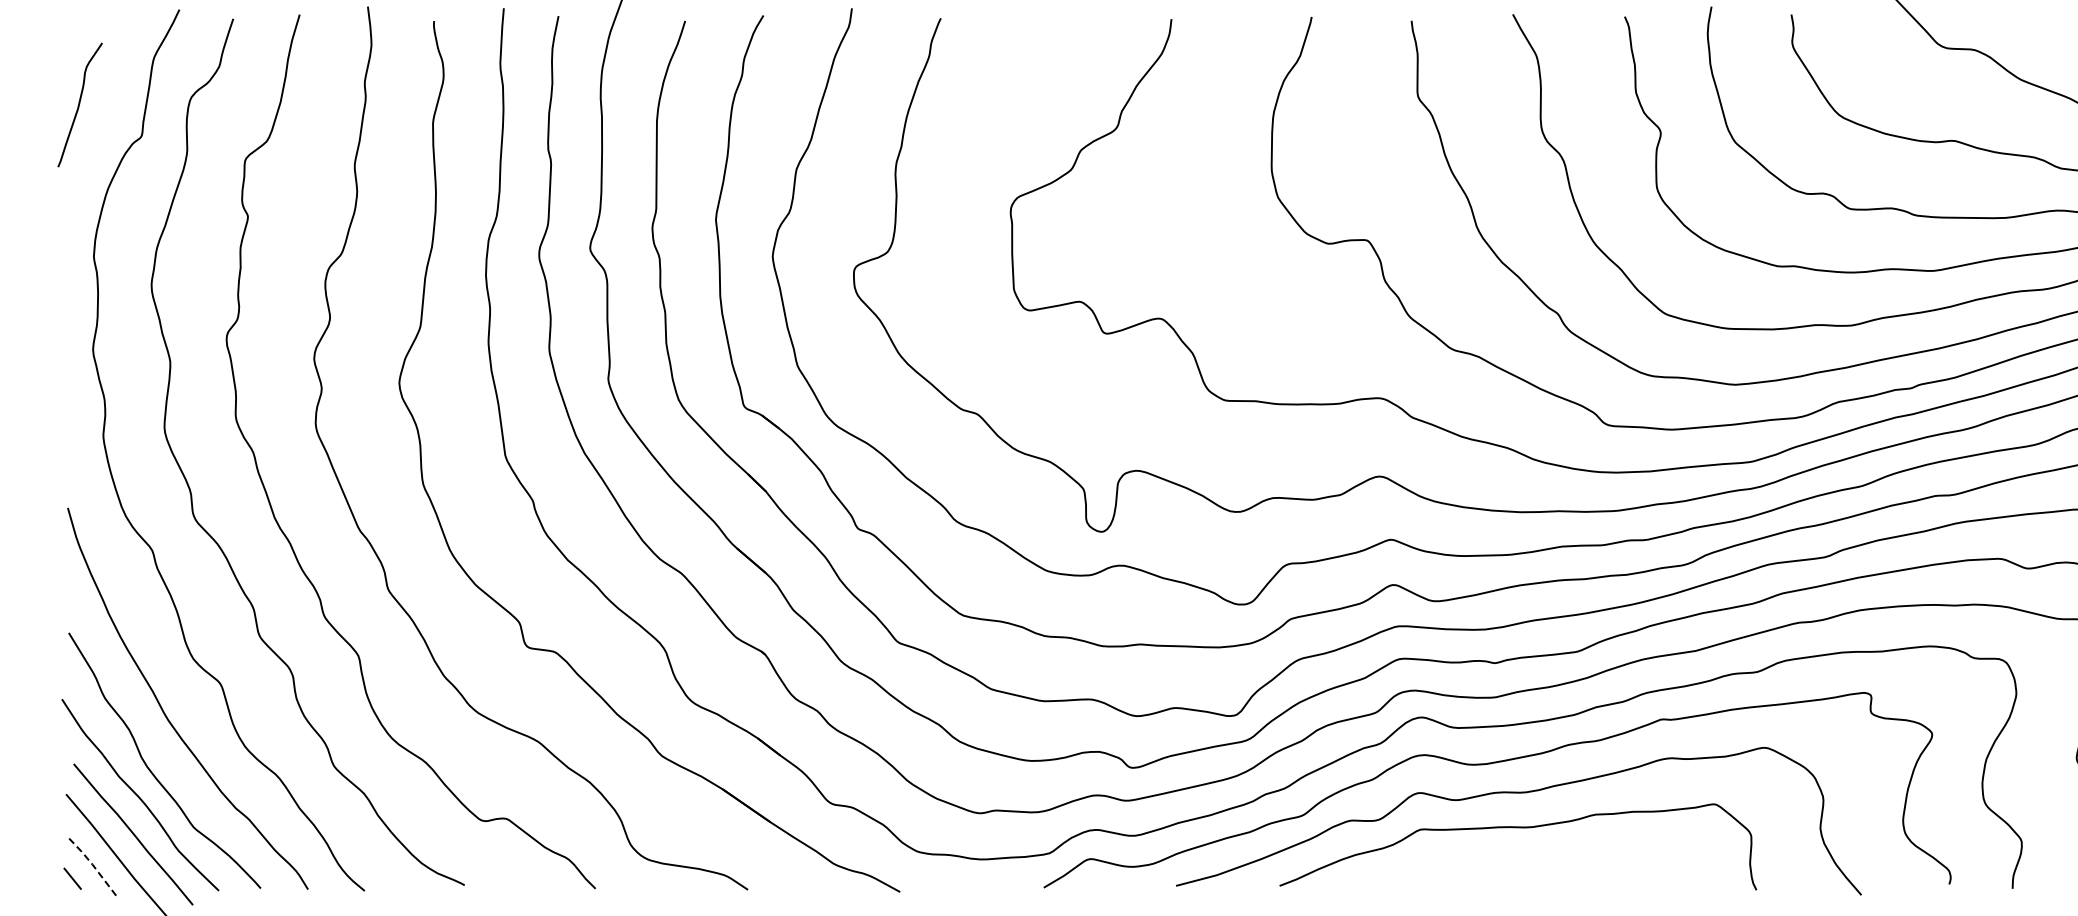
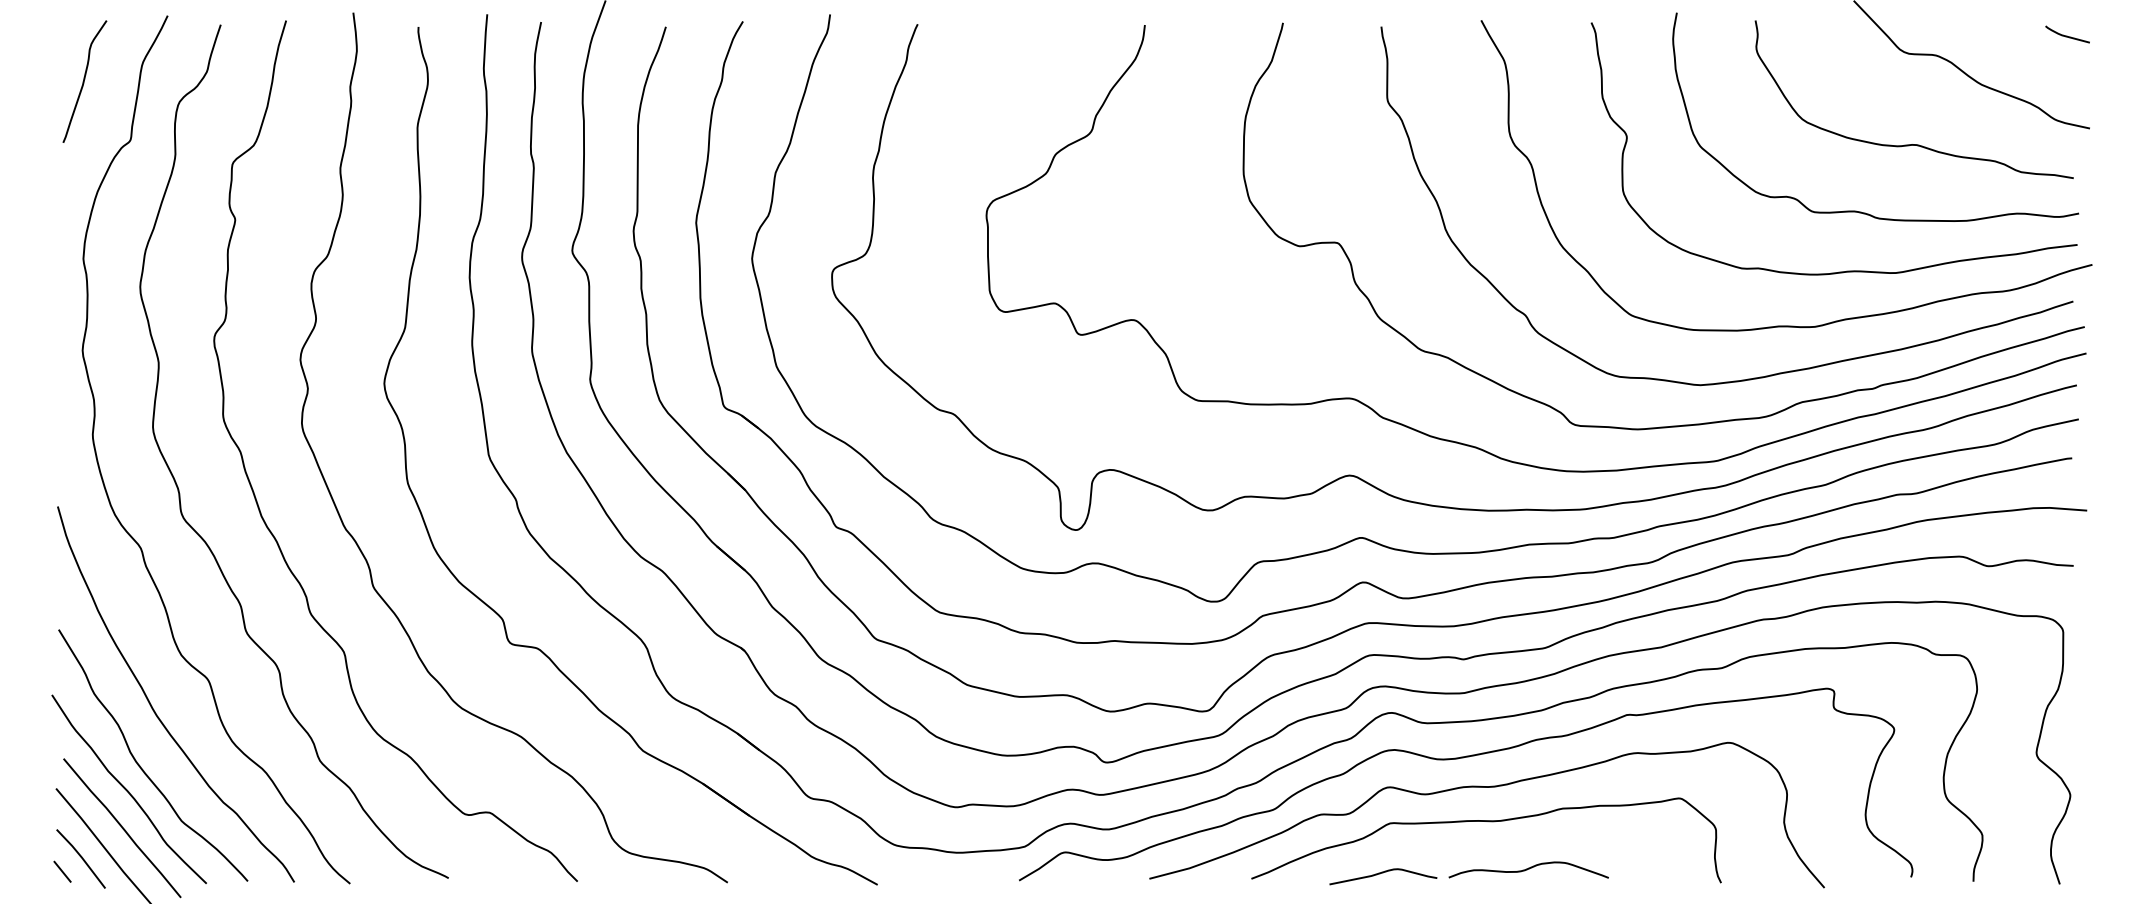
curve: (79, 104) -> (84, 81), moved
line: (92, 864) -> (82, 857), dashed -> solid
curve: (1560, 876) -> (1528, 869), added
curve: (1413, 880) -> (1383, 873), added

